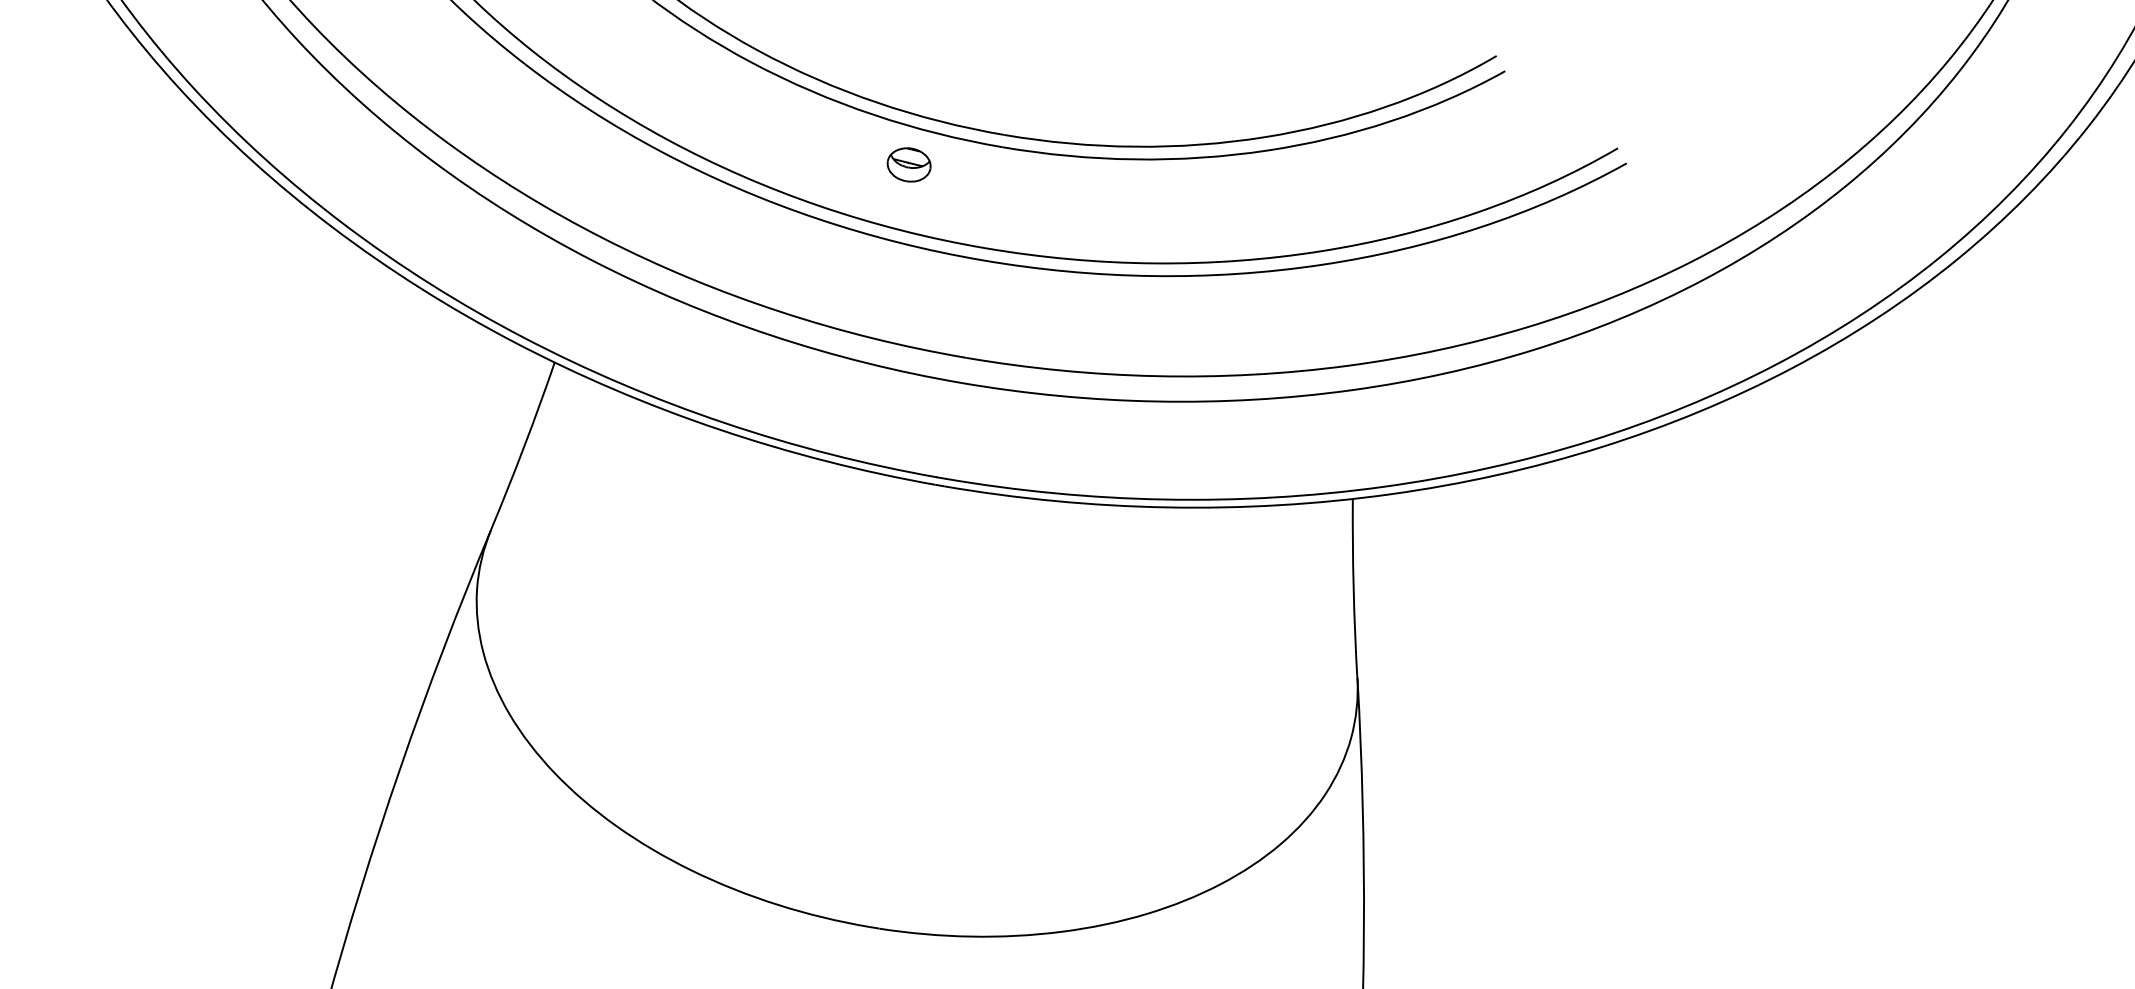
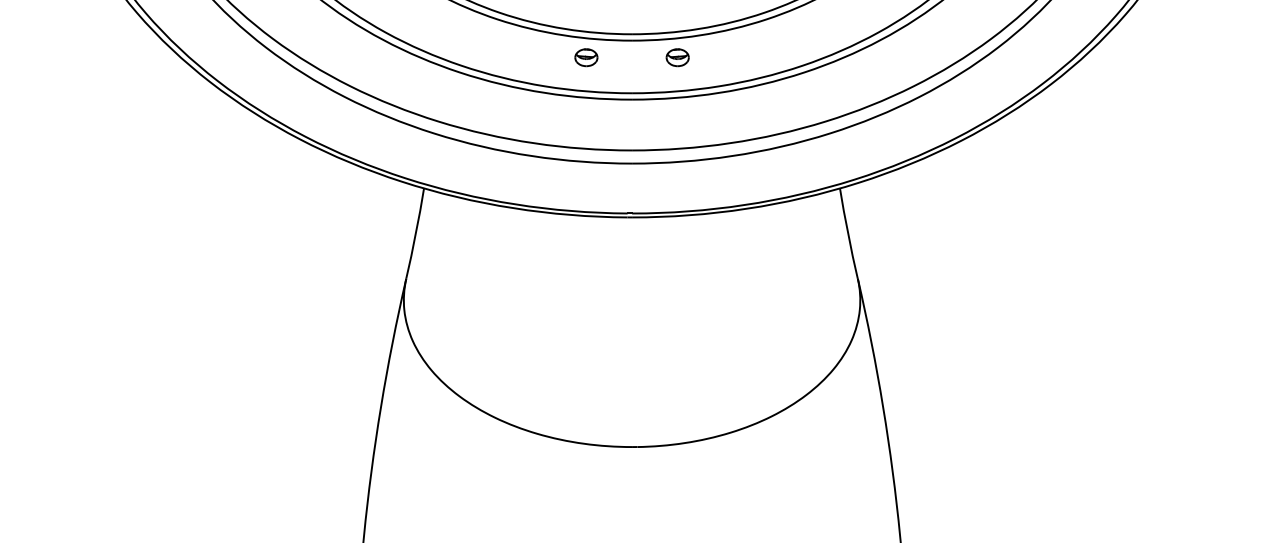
part: (1083, 194) -> (677, 57), added

